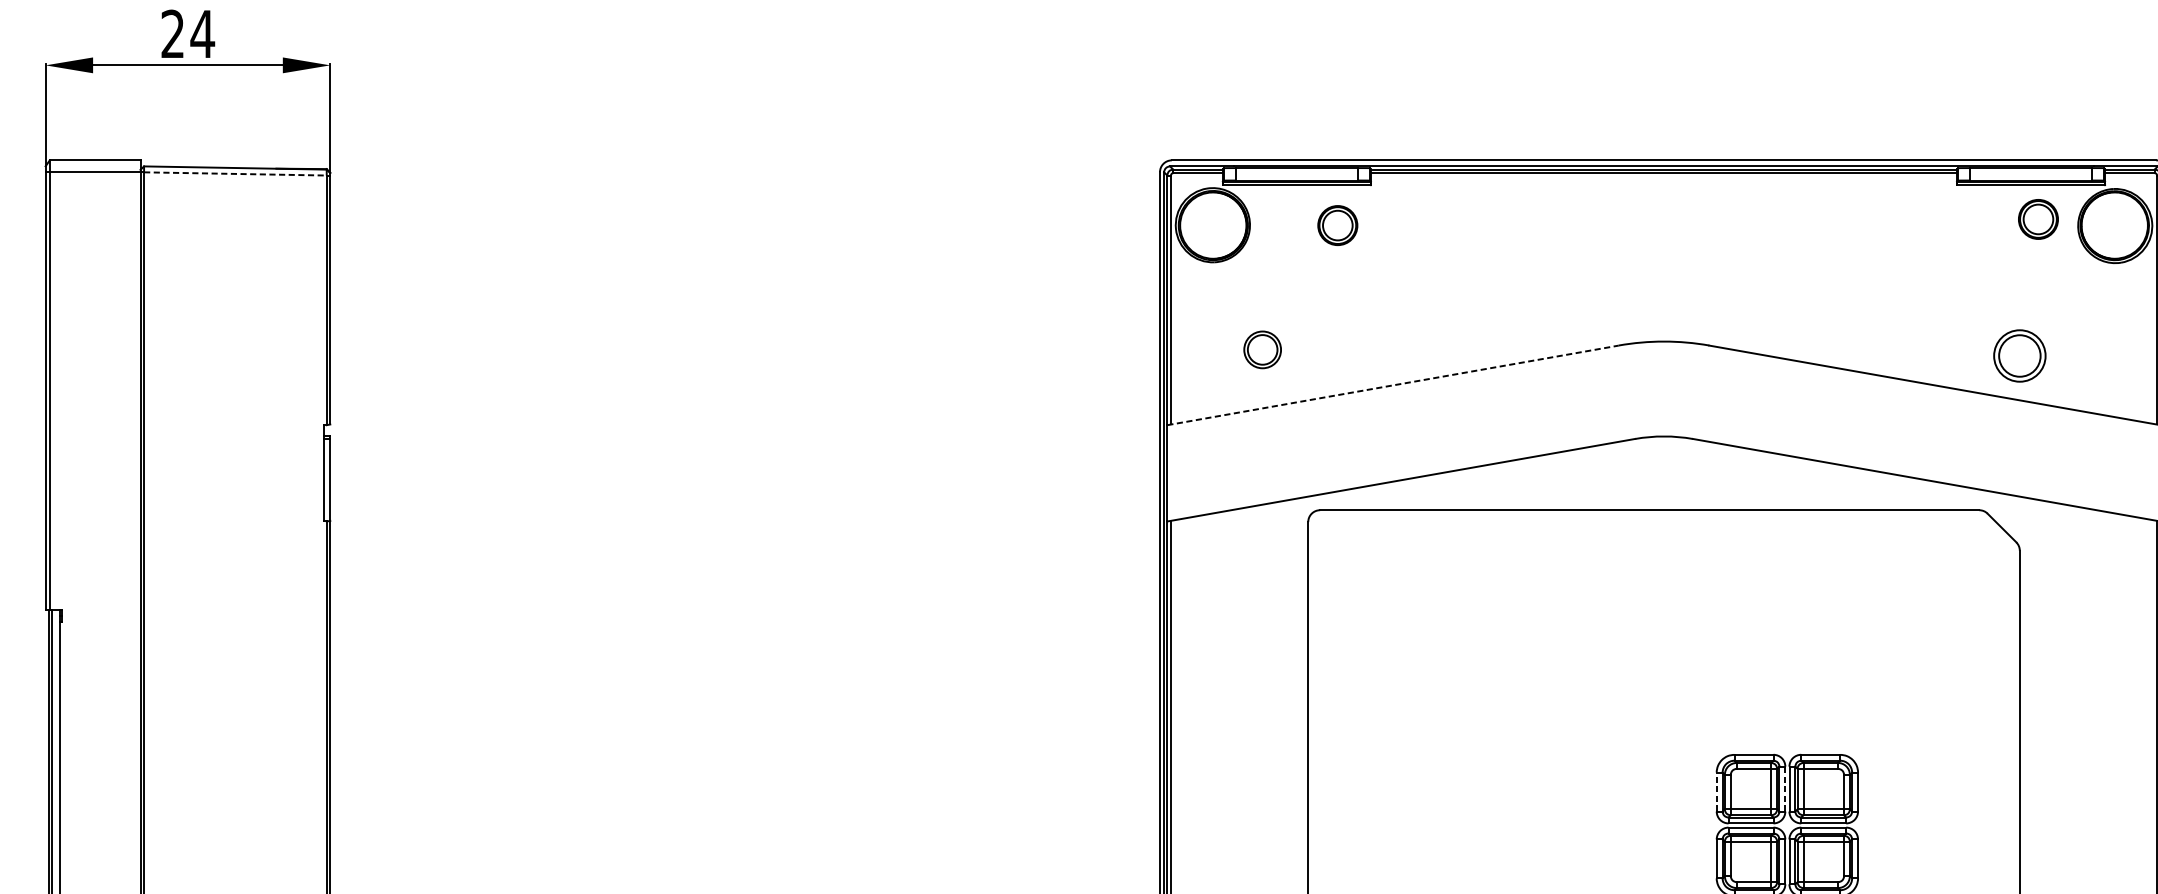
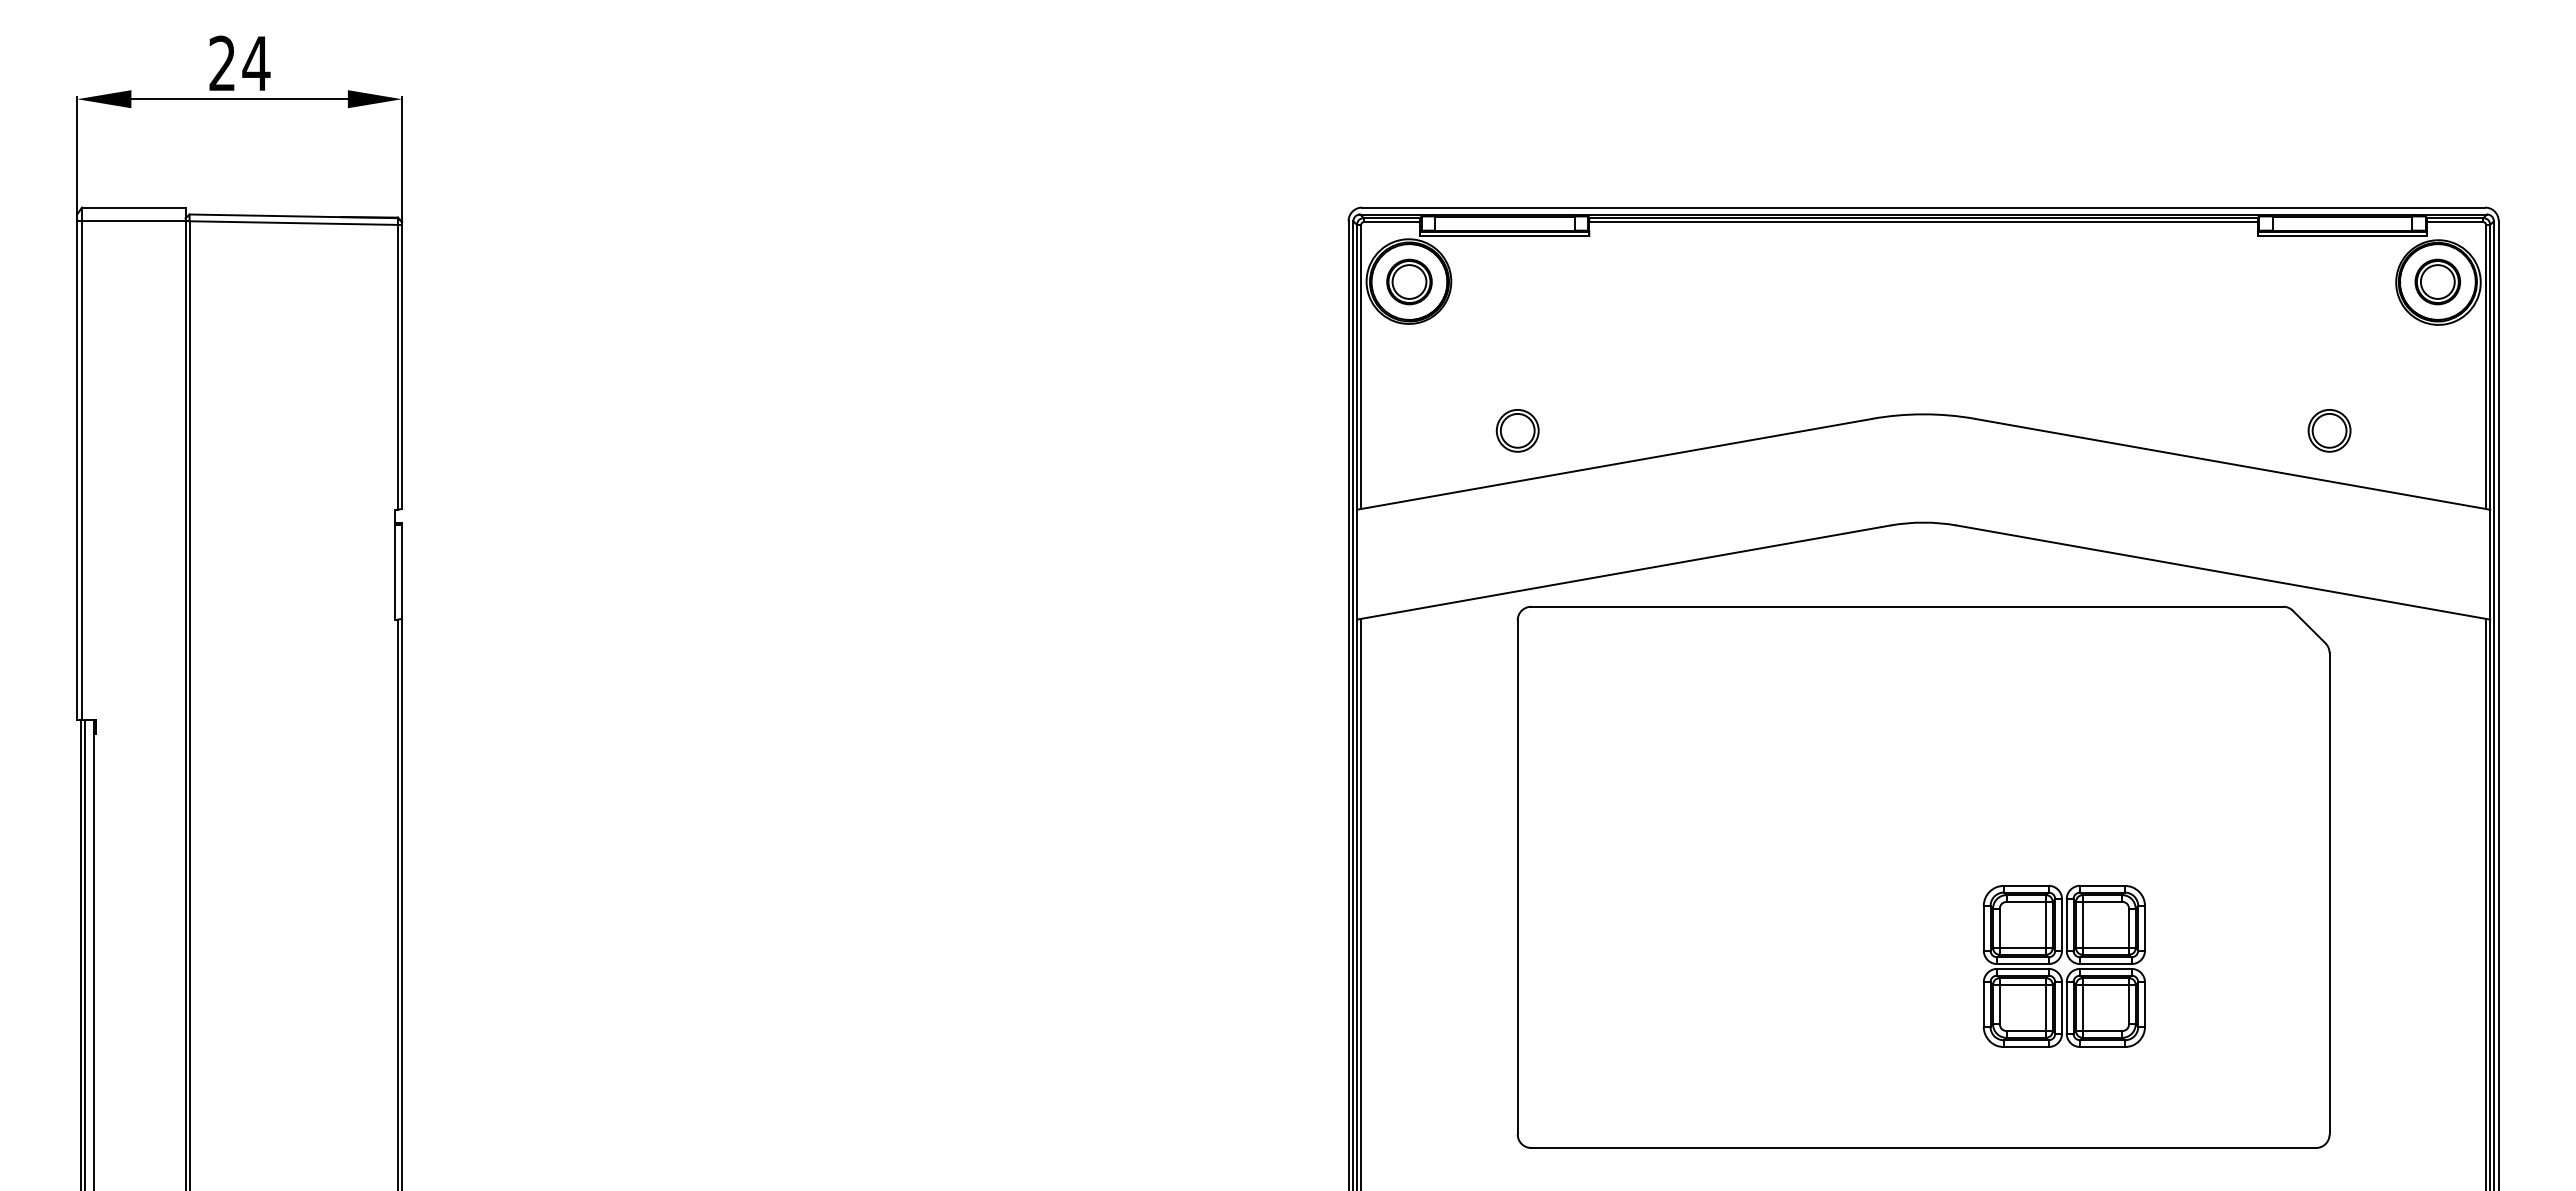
line: (236, 174) -> (294, 223), dashed -> solid
part: (2038, 218) -> (2437, 281), moved
part: (1337, 225) -> (1409, 281), moved
part: (1262, 349) -> (1517, 430), moved
part: (2019, 355) -> (2329, 430), size x0.71
line: (1393, 385) -> (1614, 464), dashed -> solid
line: (1784, 788) -> (2061, 924), dashed -> solid
line: (1716, 791) -> (1983, 927), dashed -> solid

